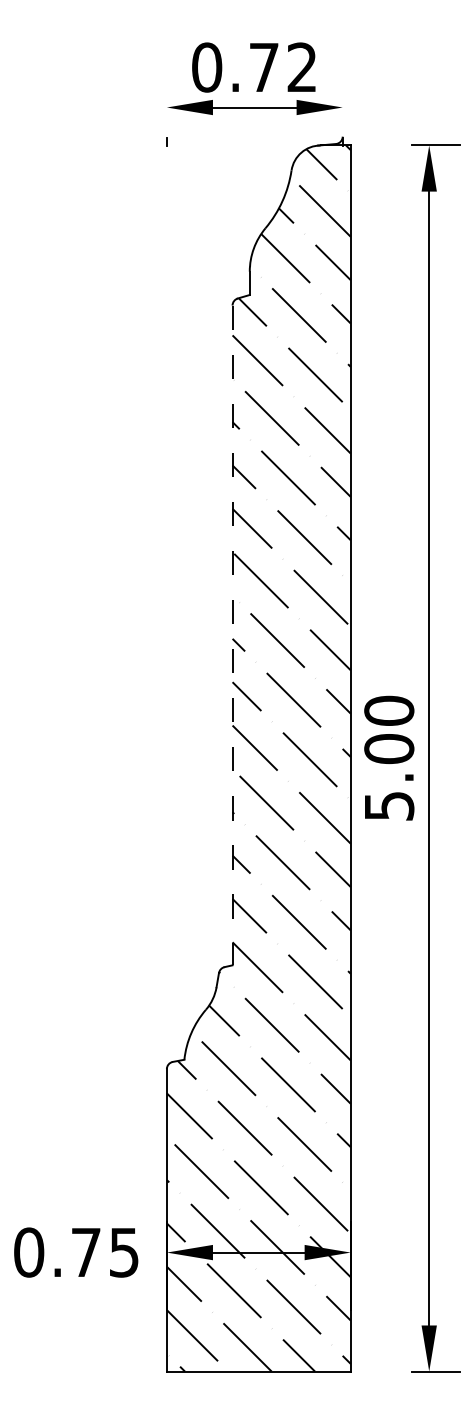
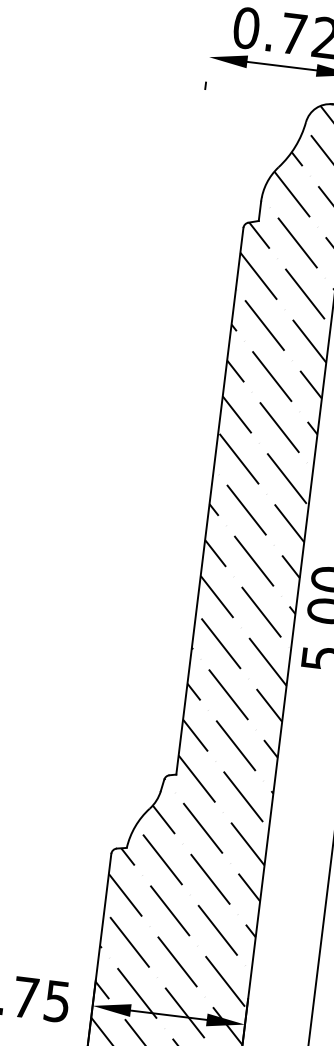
line: (232, 635) -> (209, 501), dashed -> solid

